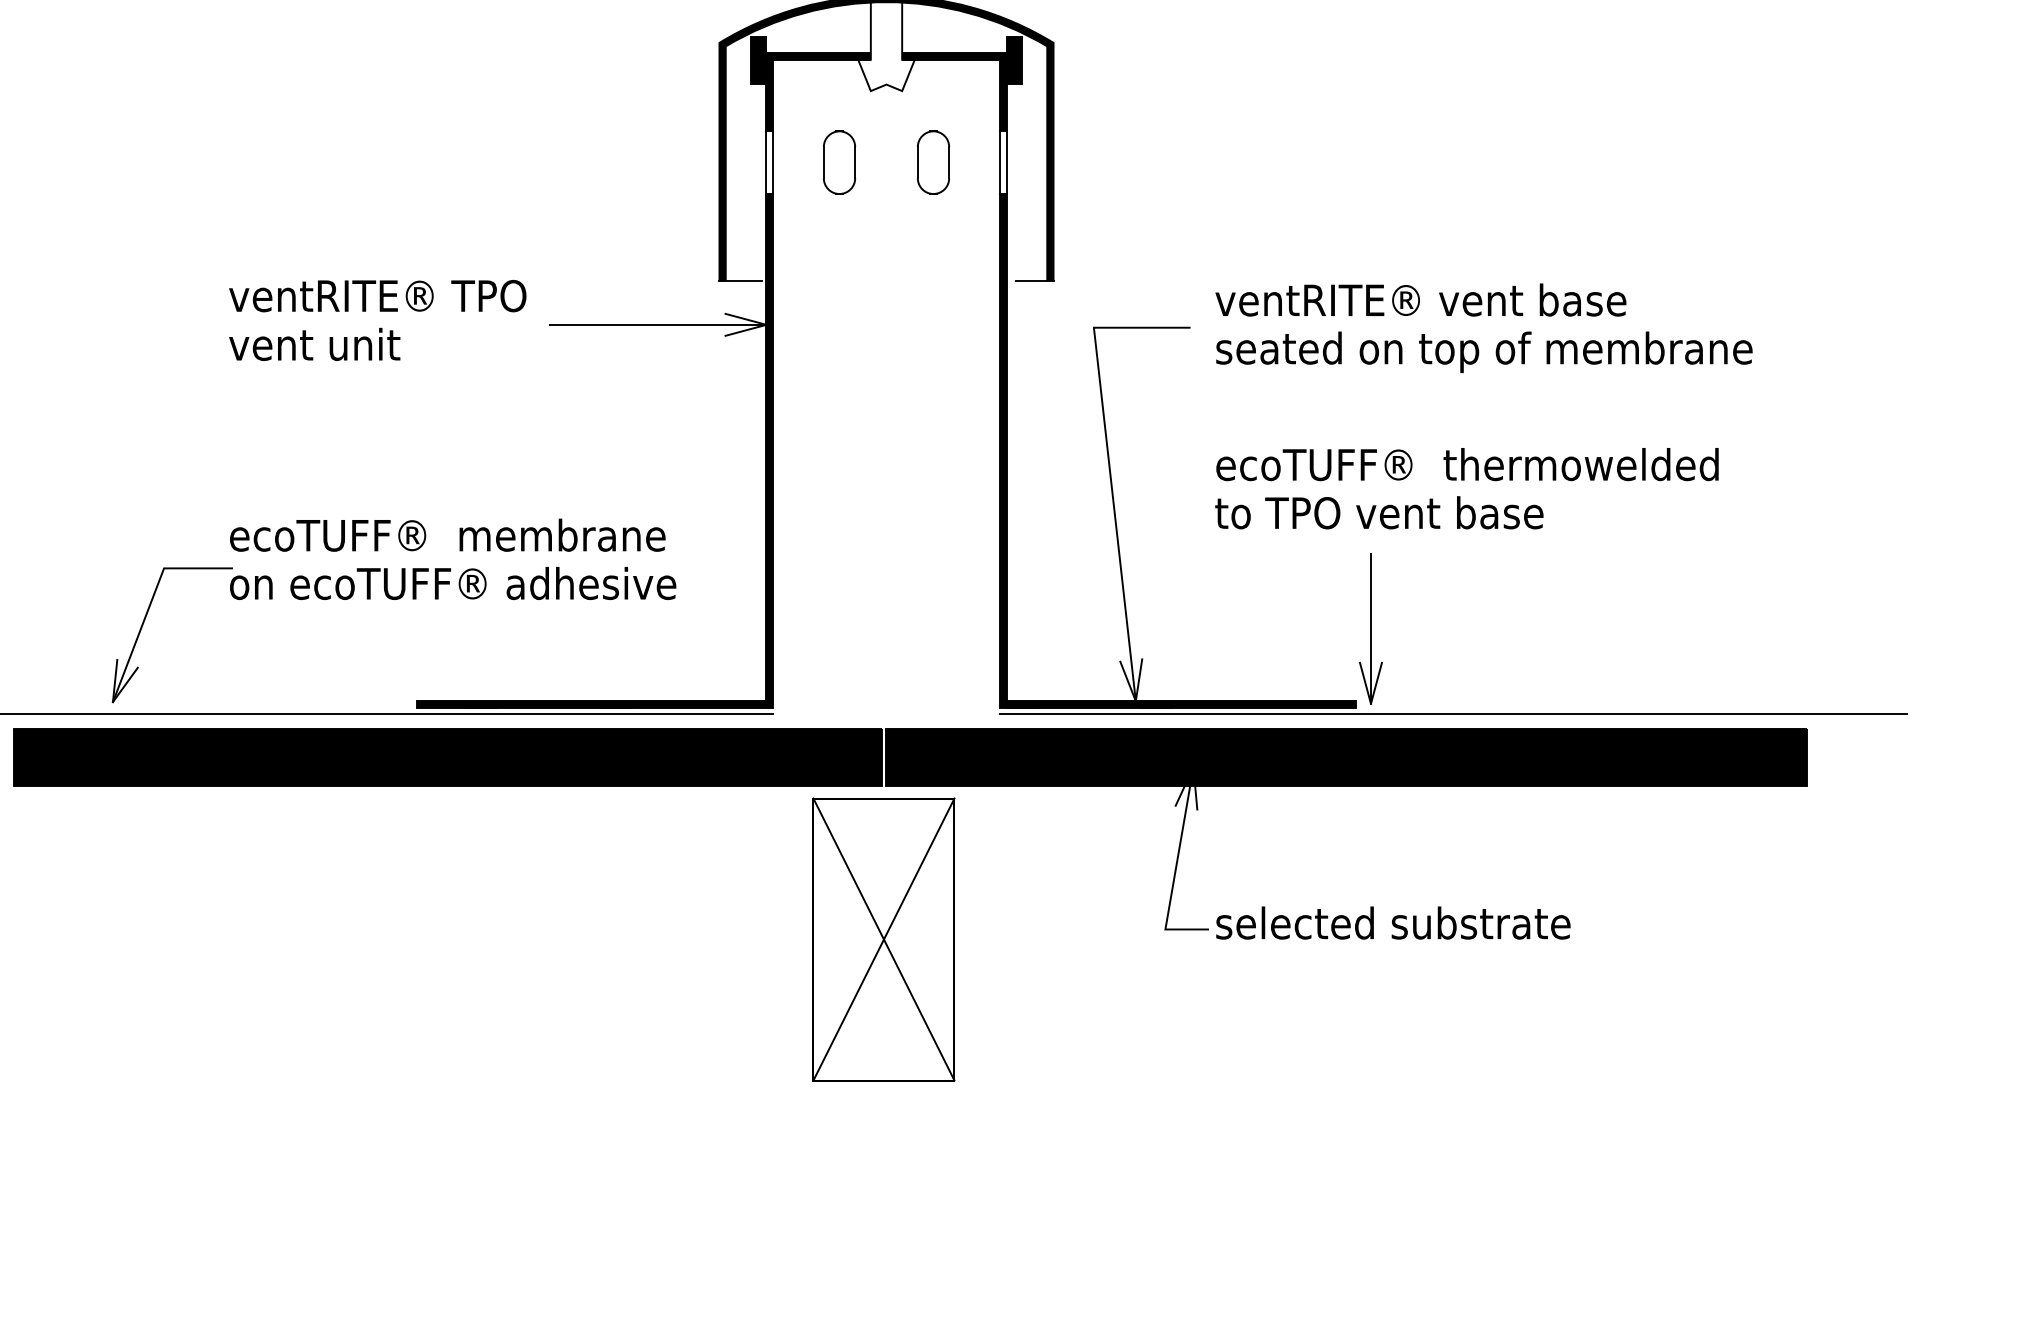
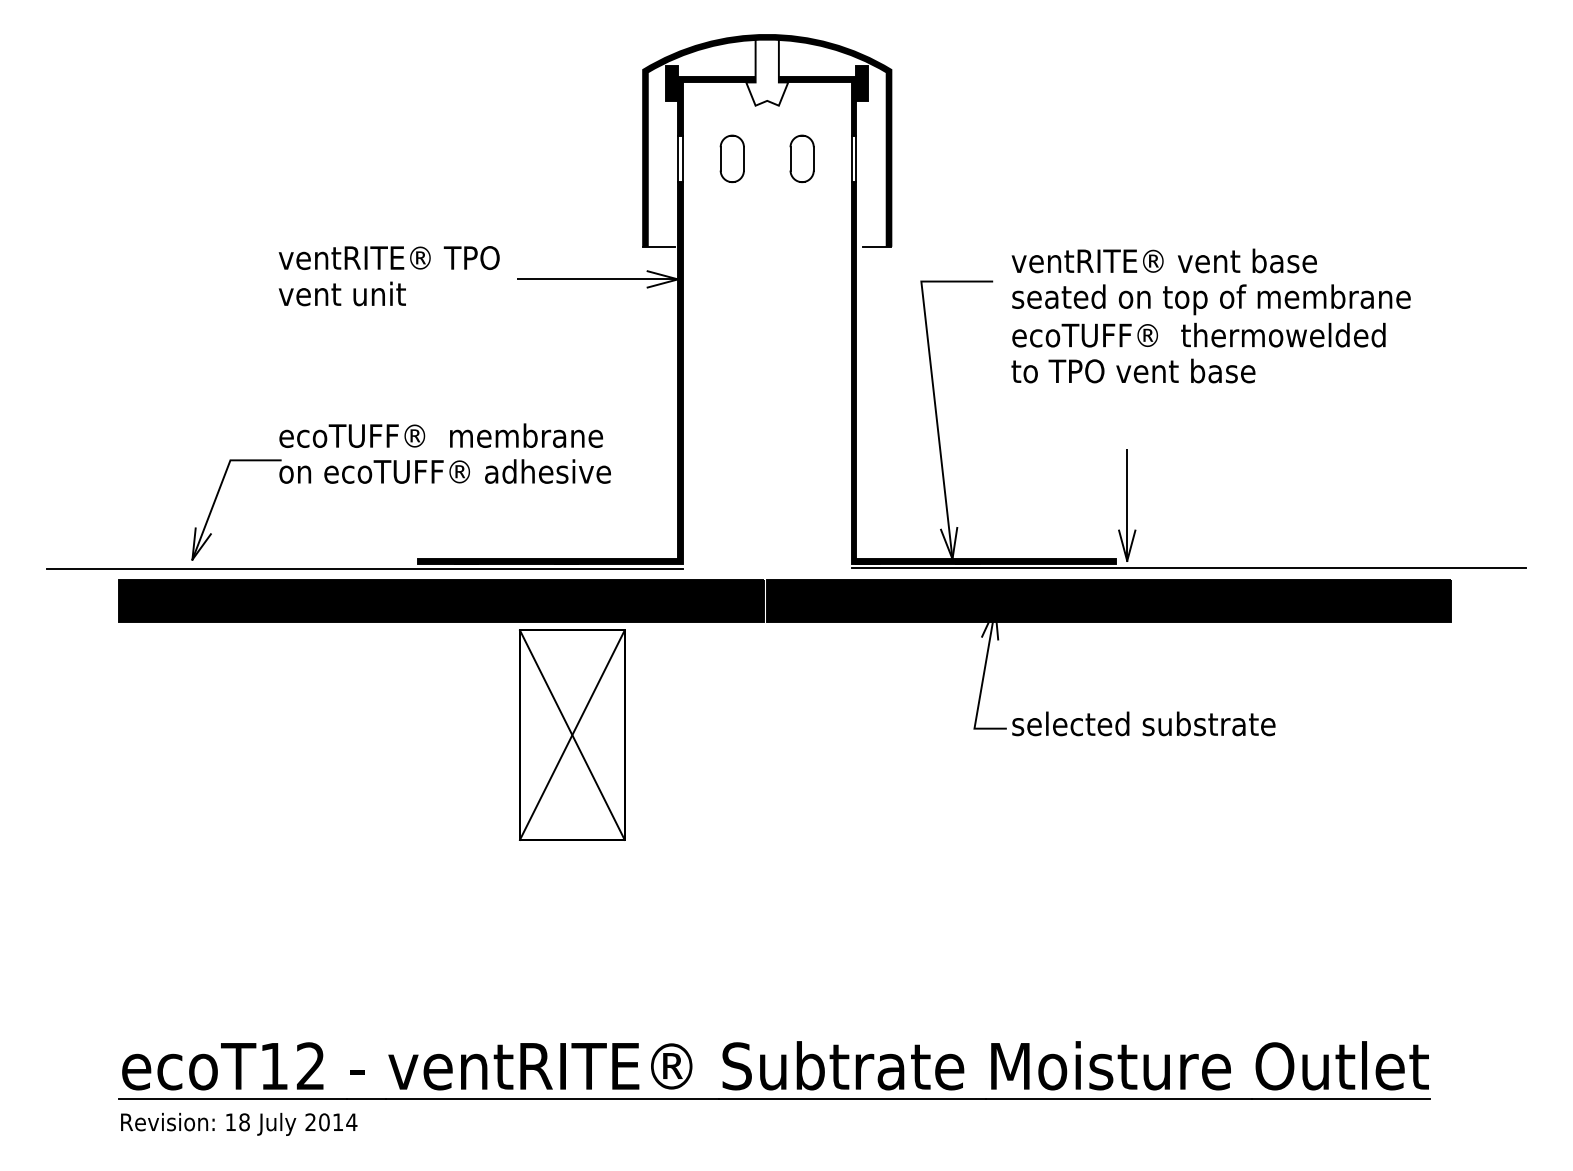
text: (1466, 487) -> (1198, 352), moved
part: (884, 938) -> (572, 734), moved

